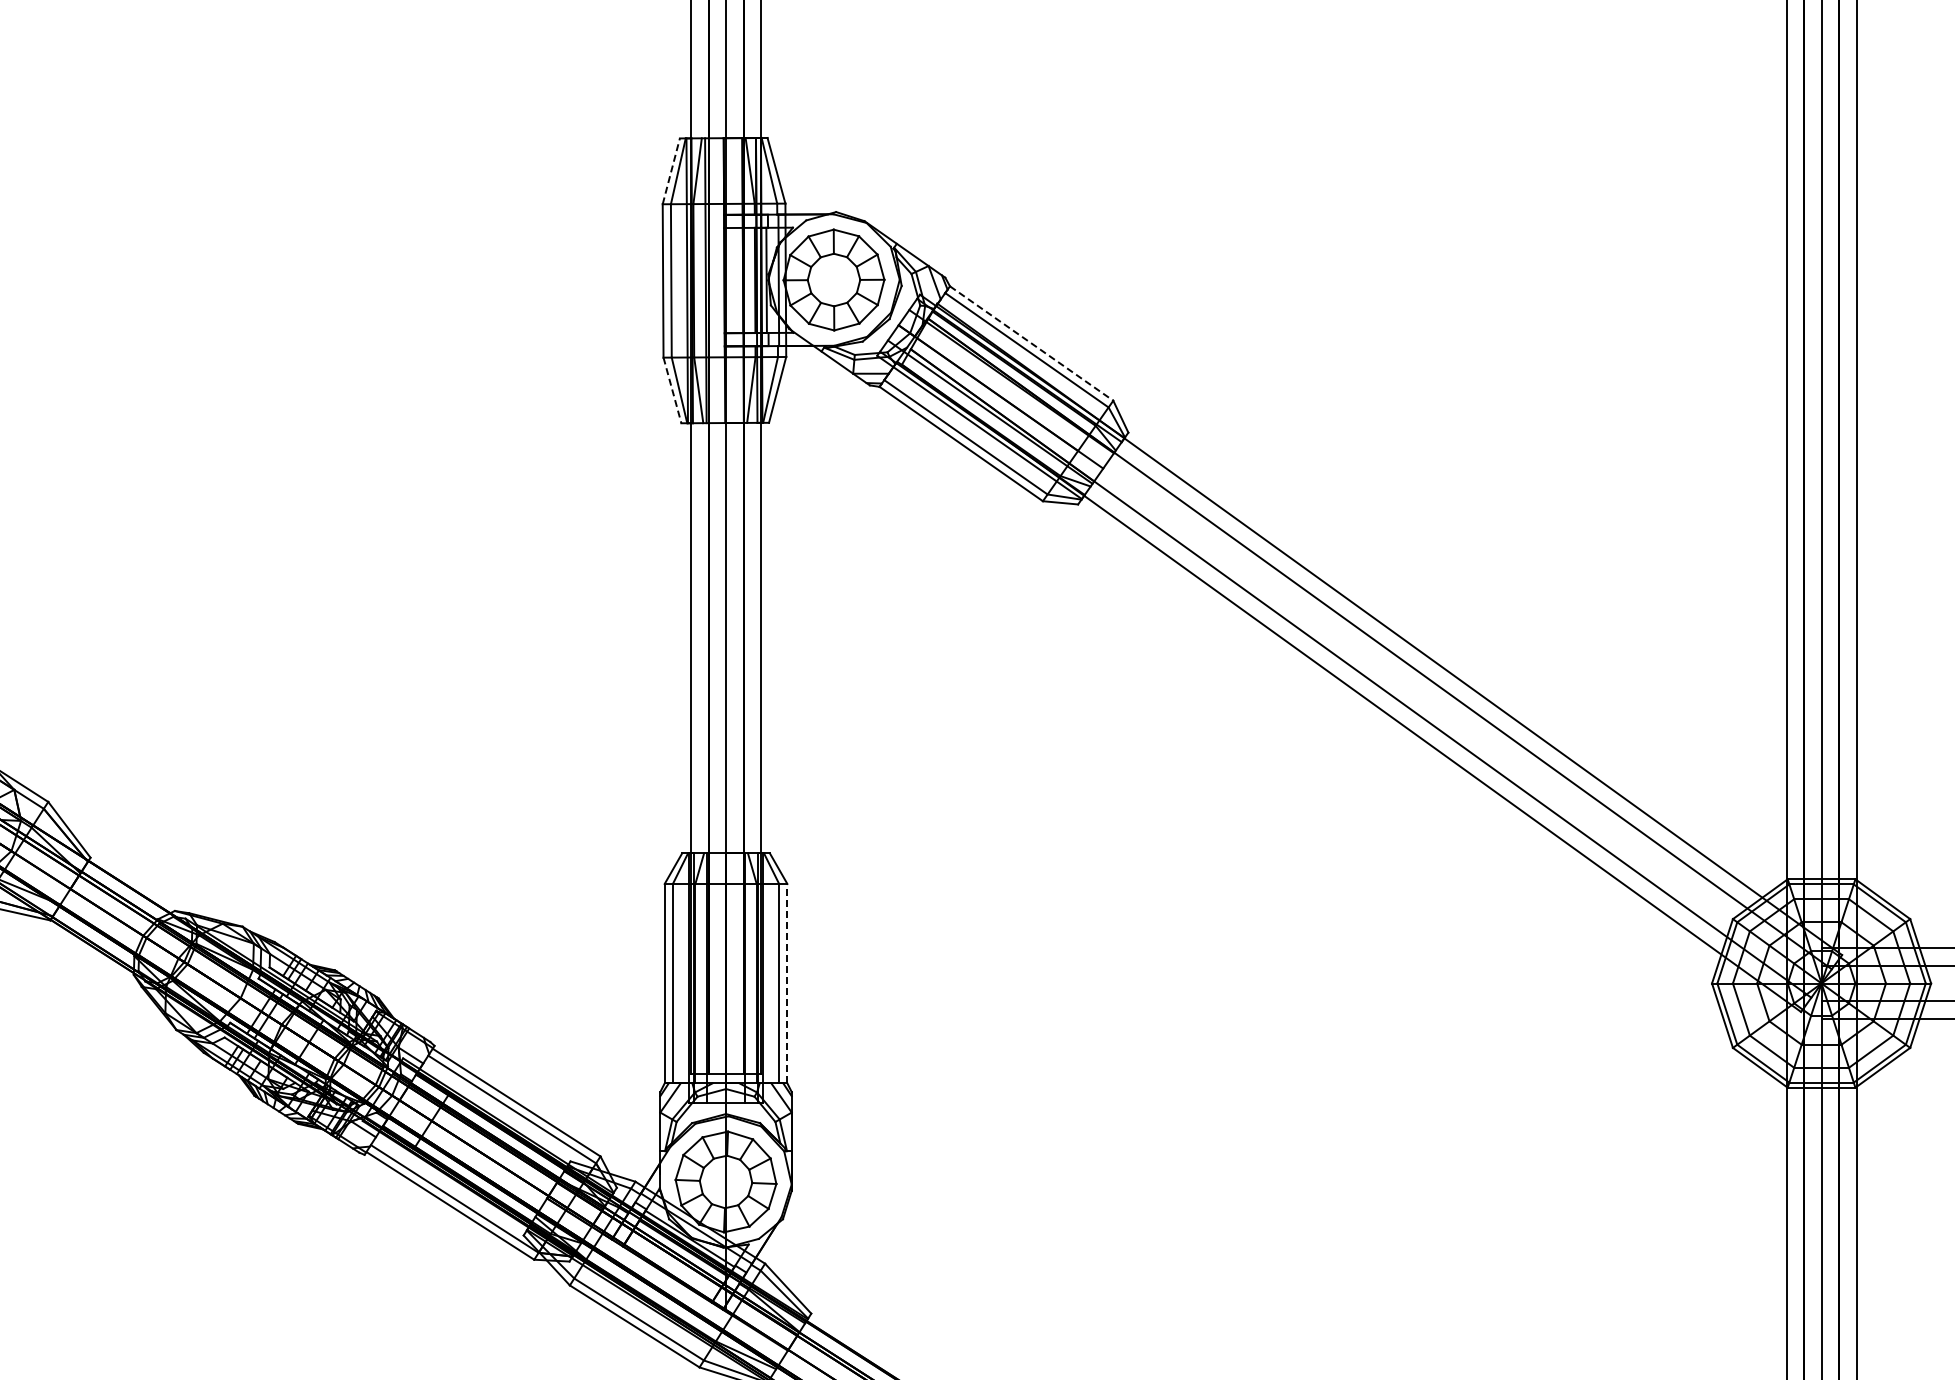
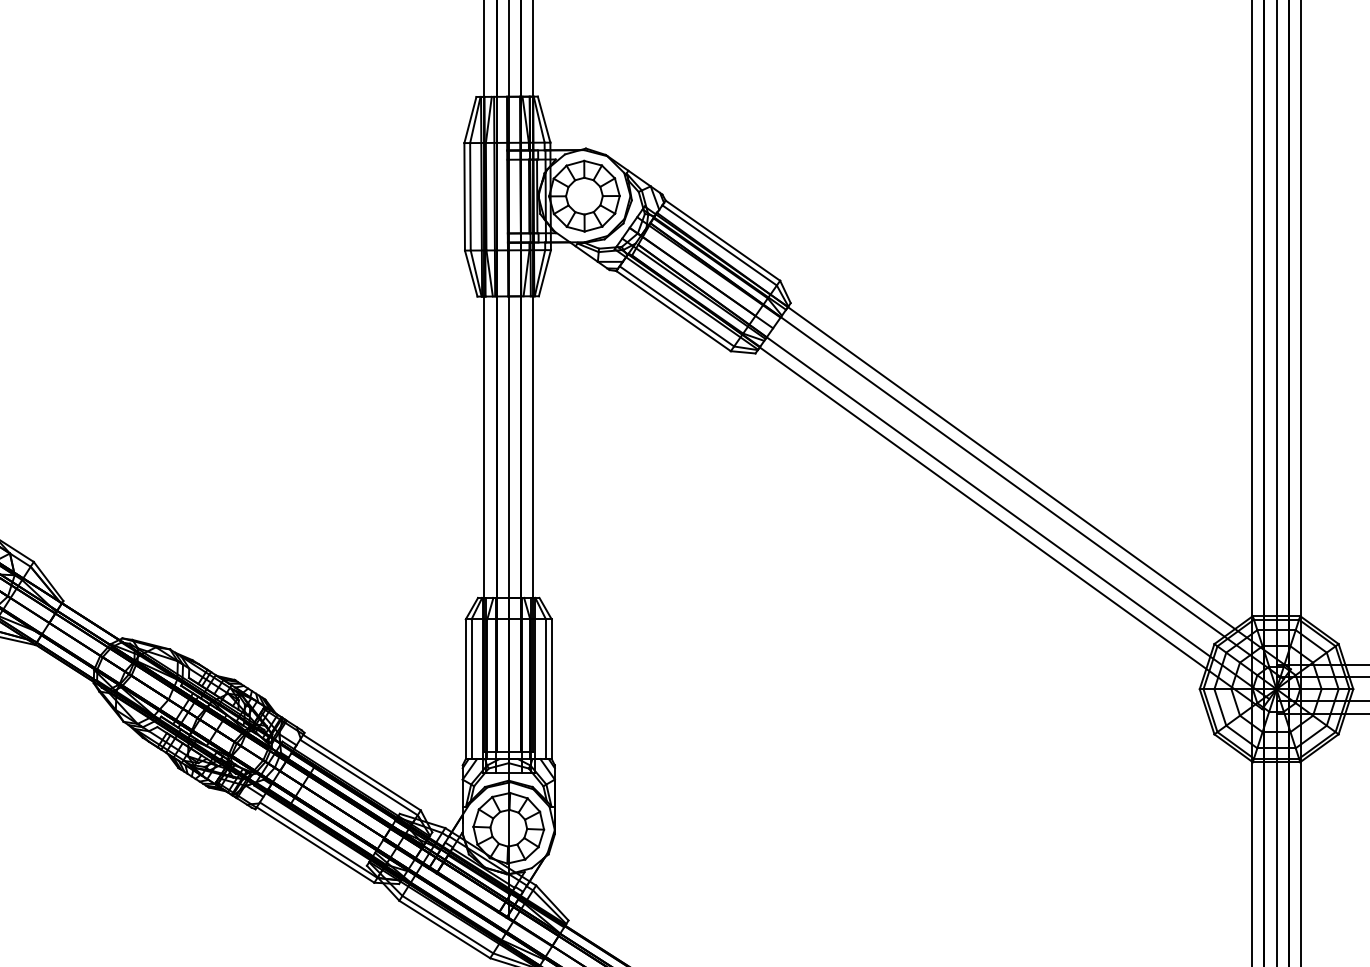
line: (671, 170) -> (470, 119), dashed -> solid
line: (1031, 343) -> (722, 240), dashed -> solid
line: (672, 390) -> (471, 273), dashed -> solid
line: (787, 983) -> (551, 689), dashed -> solid

